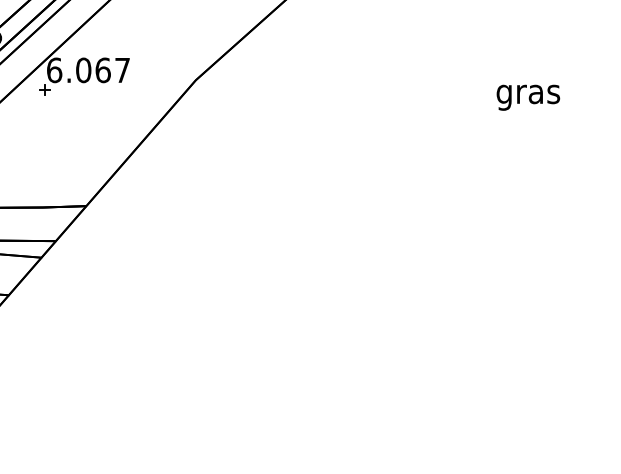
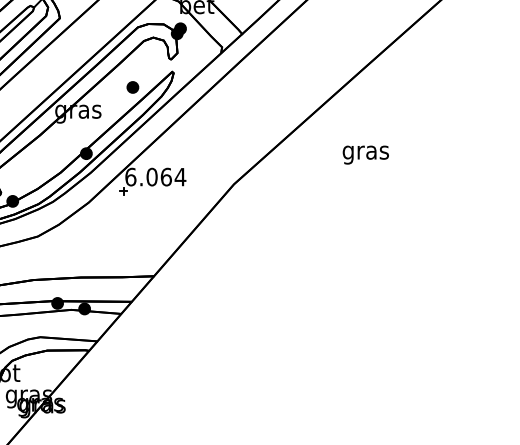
text: (122, 70) -> (180, 177), 6.067 -> 6.064
text: (527, 96) -> (365, 154), moved

